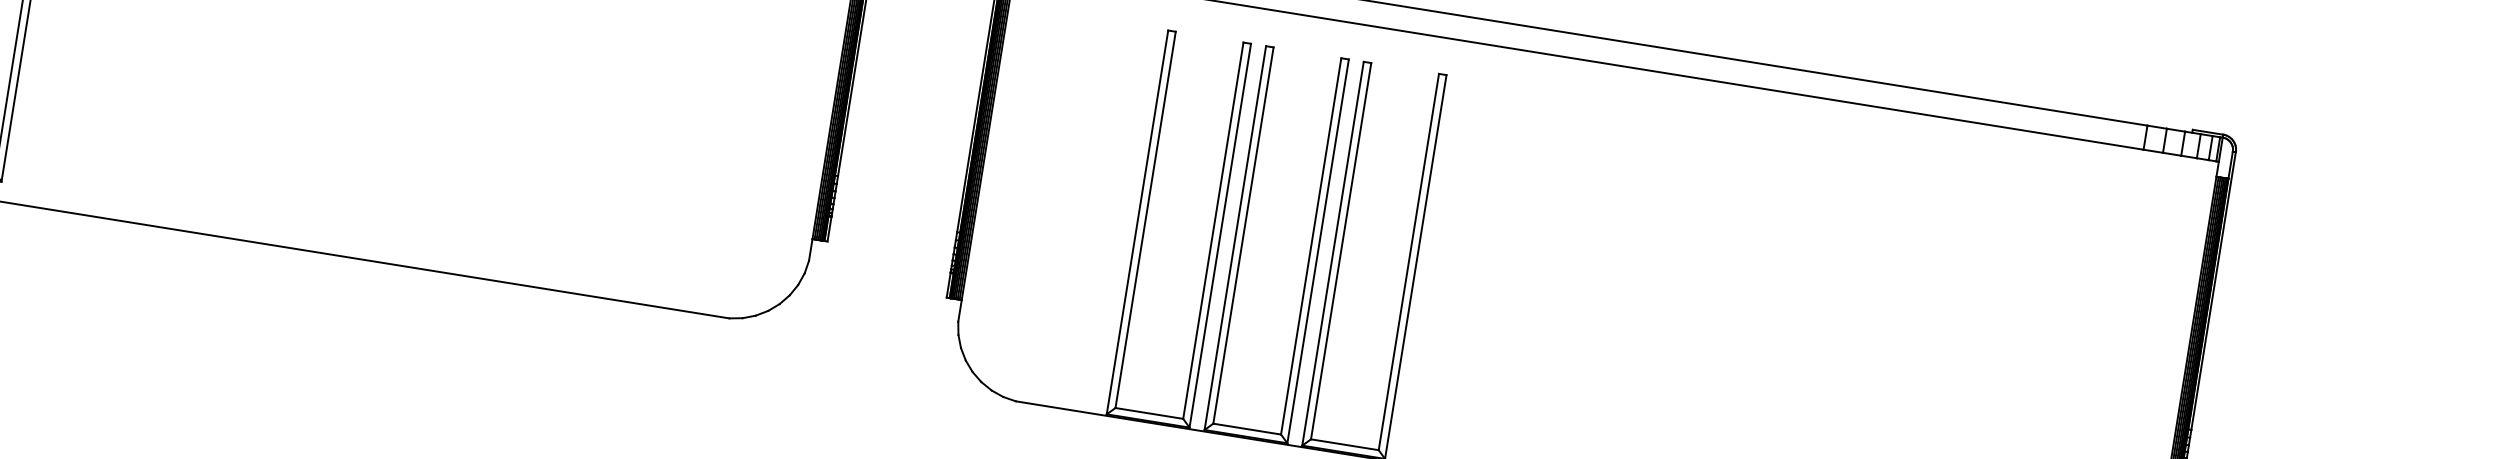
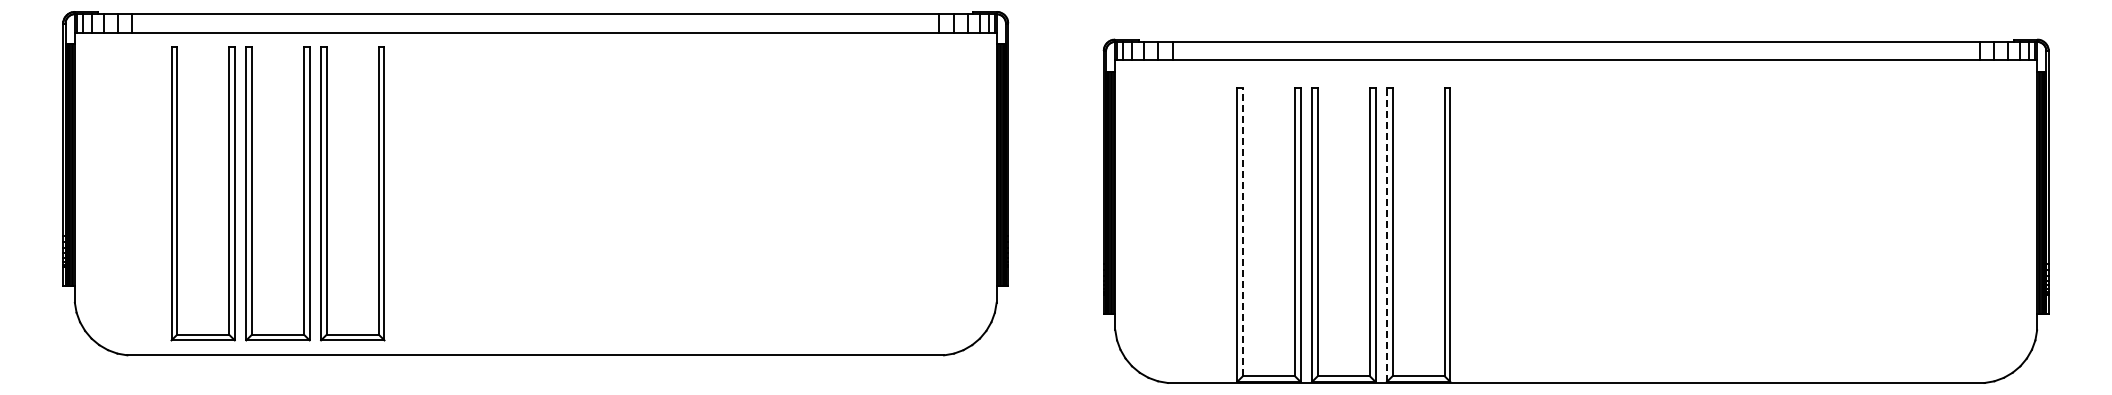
line: (1146, 219) -> (1243, 231), solid -> dashed
line: (1332, 253) -> (1386, 234), solid -> dashed

